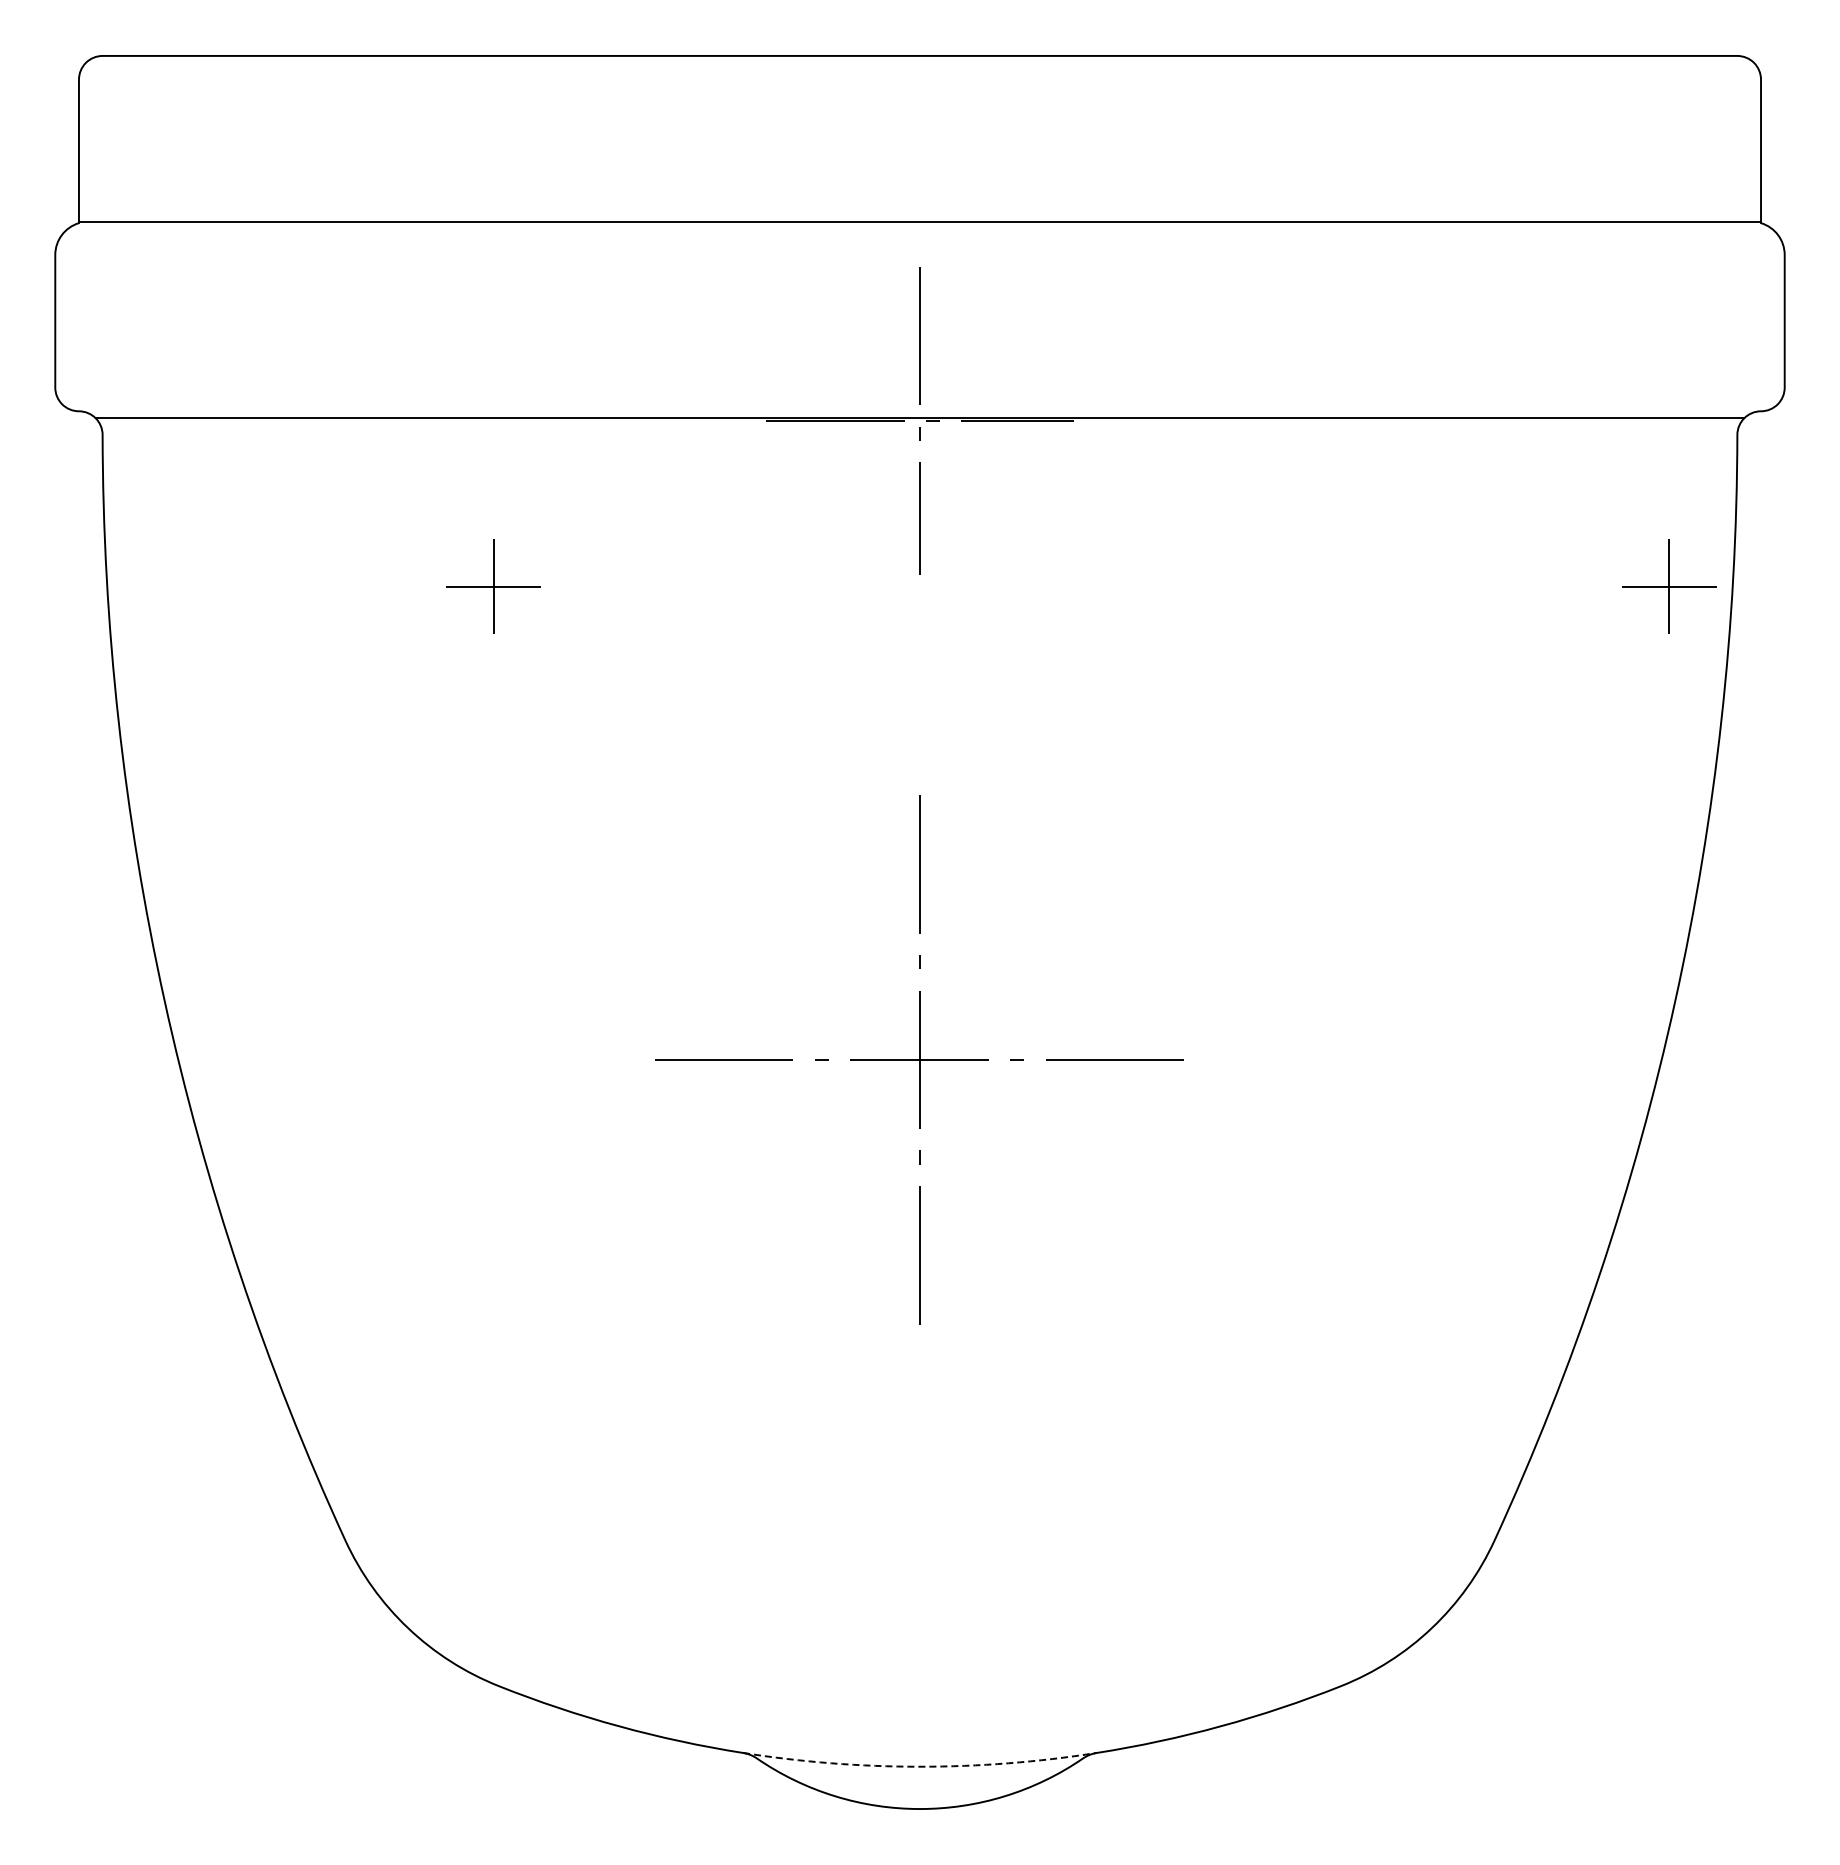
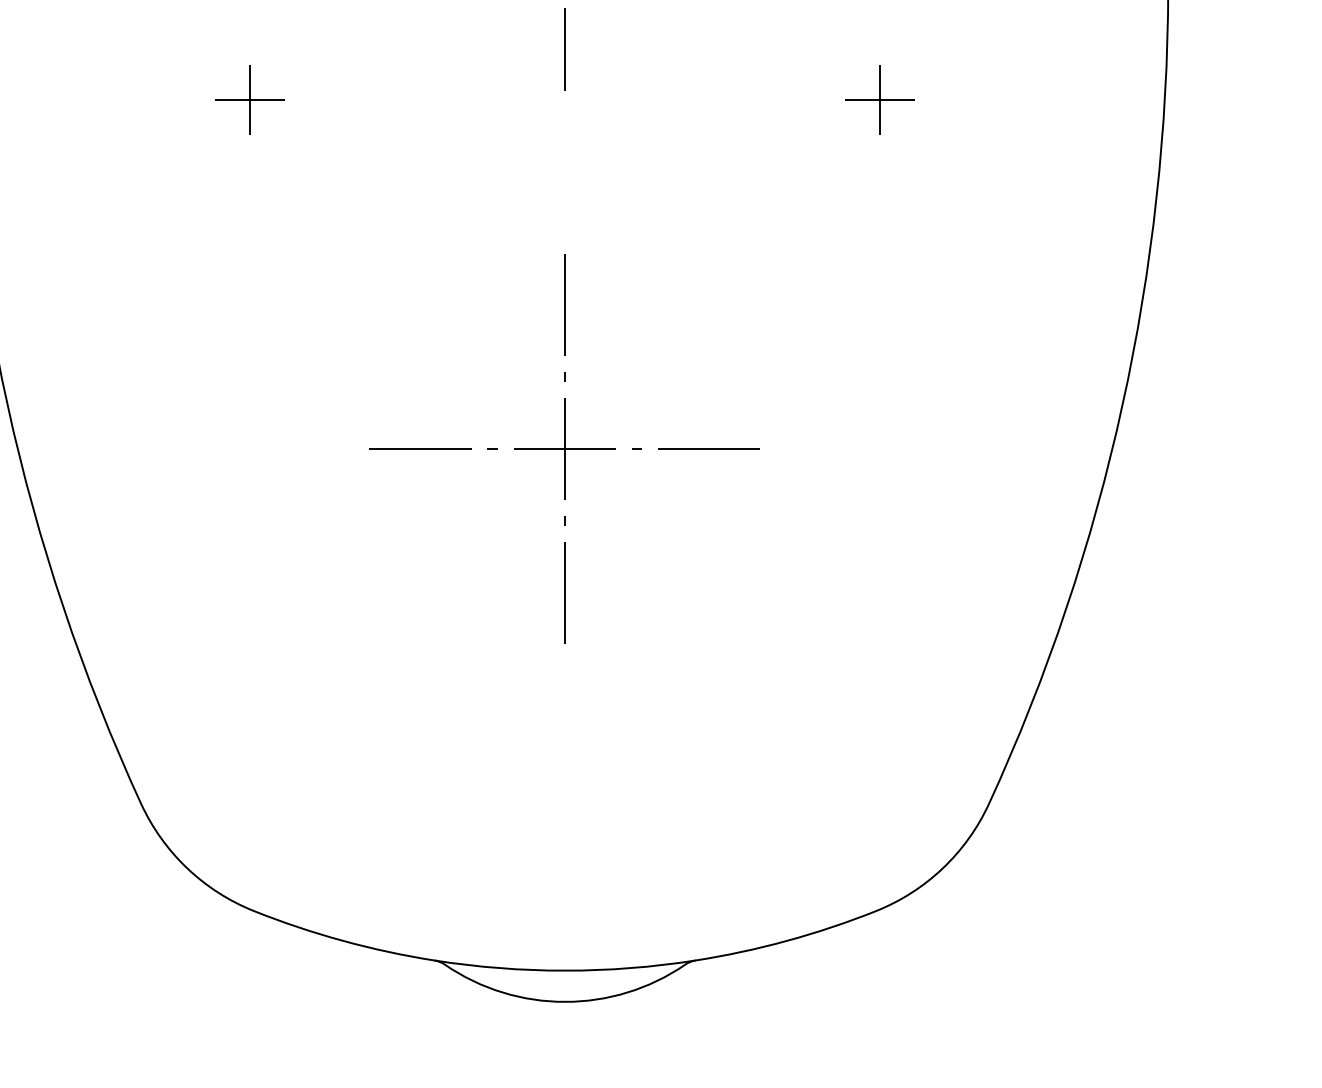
part: (1669, 586) -> (879, 99), moved
arc: (919, 1766) -> (564, 970), dashed -> solid

